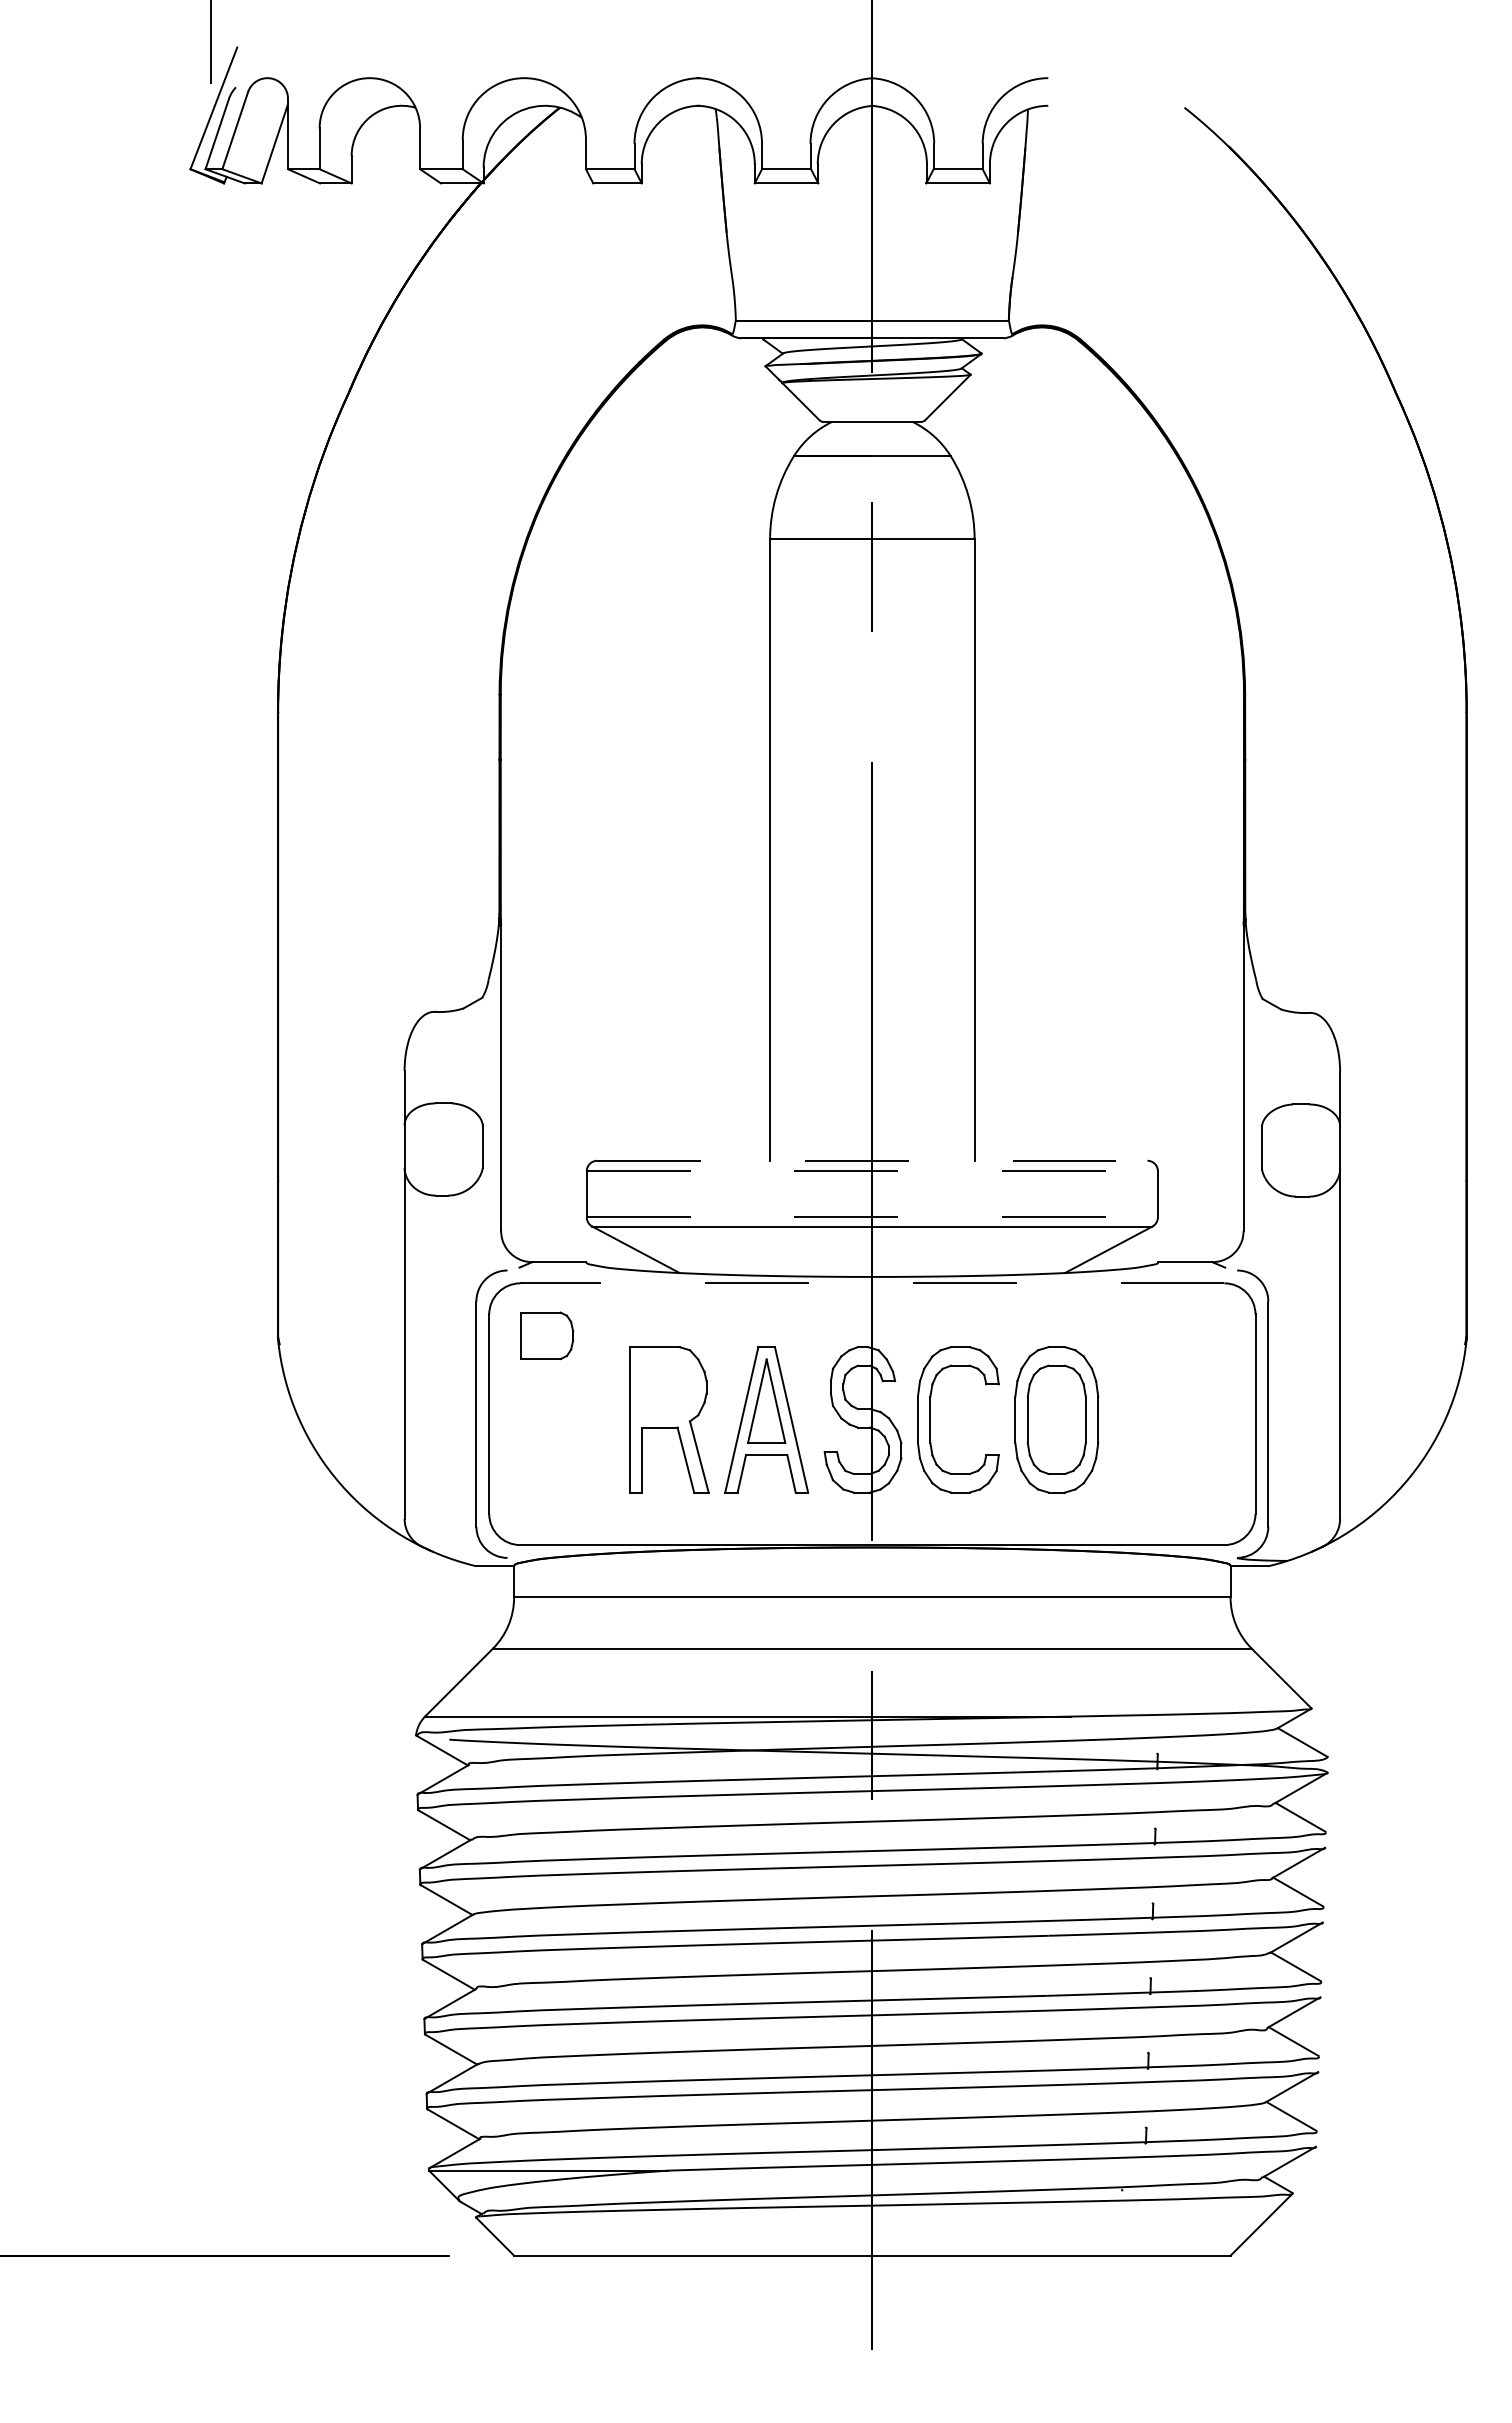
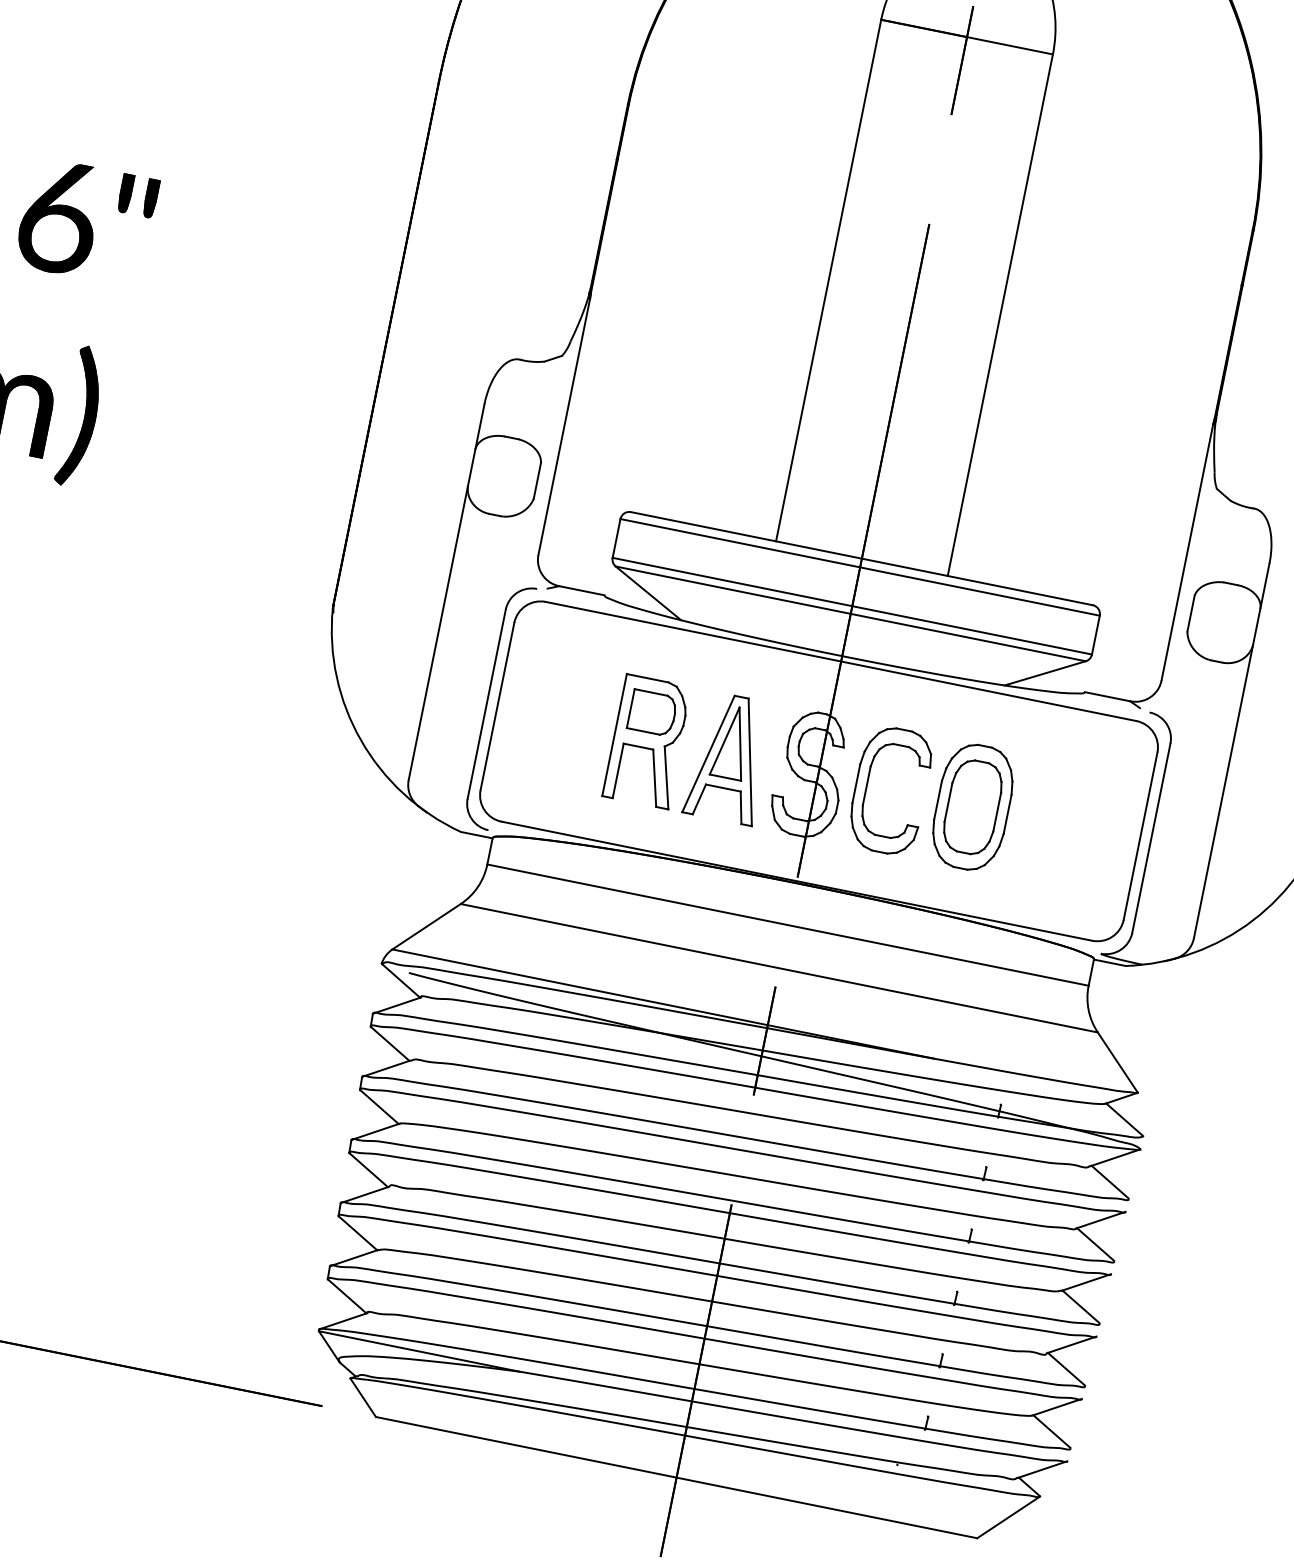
line: (872, 1160) -> (862, 558), dashed -> solid
line: (872, 1171) -> (860, 567), dashed -> solid
line: (872, 1217) -> (852, 606), dashed -> solid
line: (871, 1283) -> (840, 661), dashed -> solid
part: (547, 1335) -> (652, 712), moved

